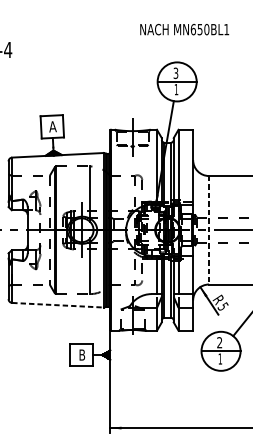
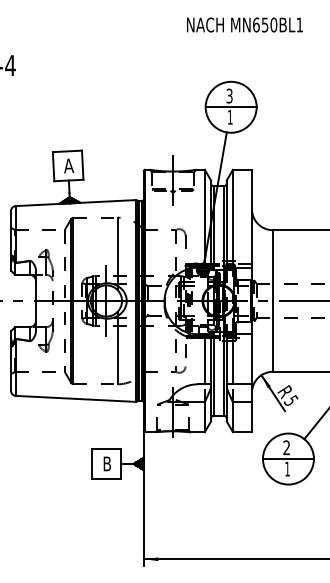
text: (184, 29) -> (244, 24), moved
line: (208, 230) -> (272, 301), dashed -> solid
line: (57, 304) -> (75, 398), dashed -> solid

